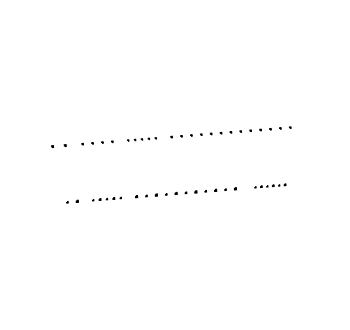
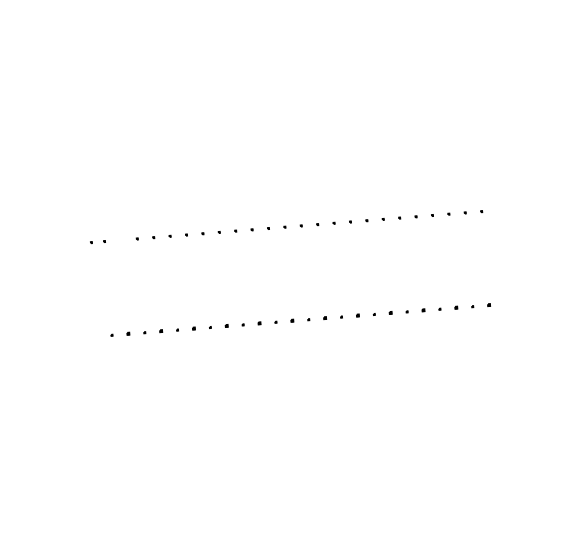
part: (141, 139) -> (234, 231), size x1.43
part: (58, 145) -> (97, 241), size x0.62
part: (270, 185) -> (448, 307), size x1.67
part: (106, 198) -> (176, 329), size x1.43

